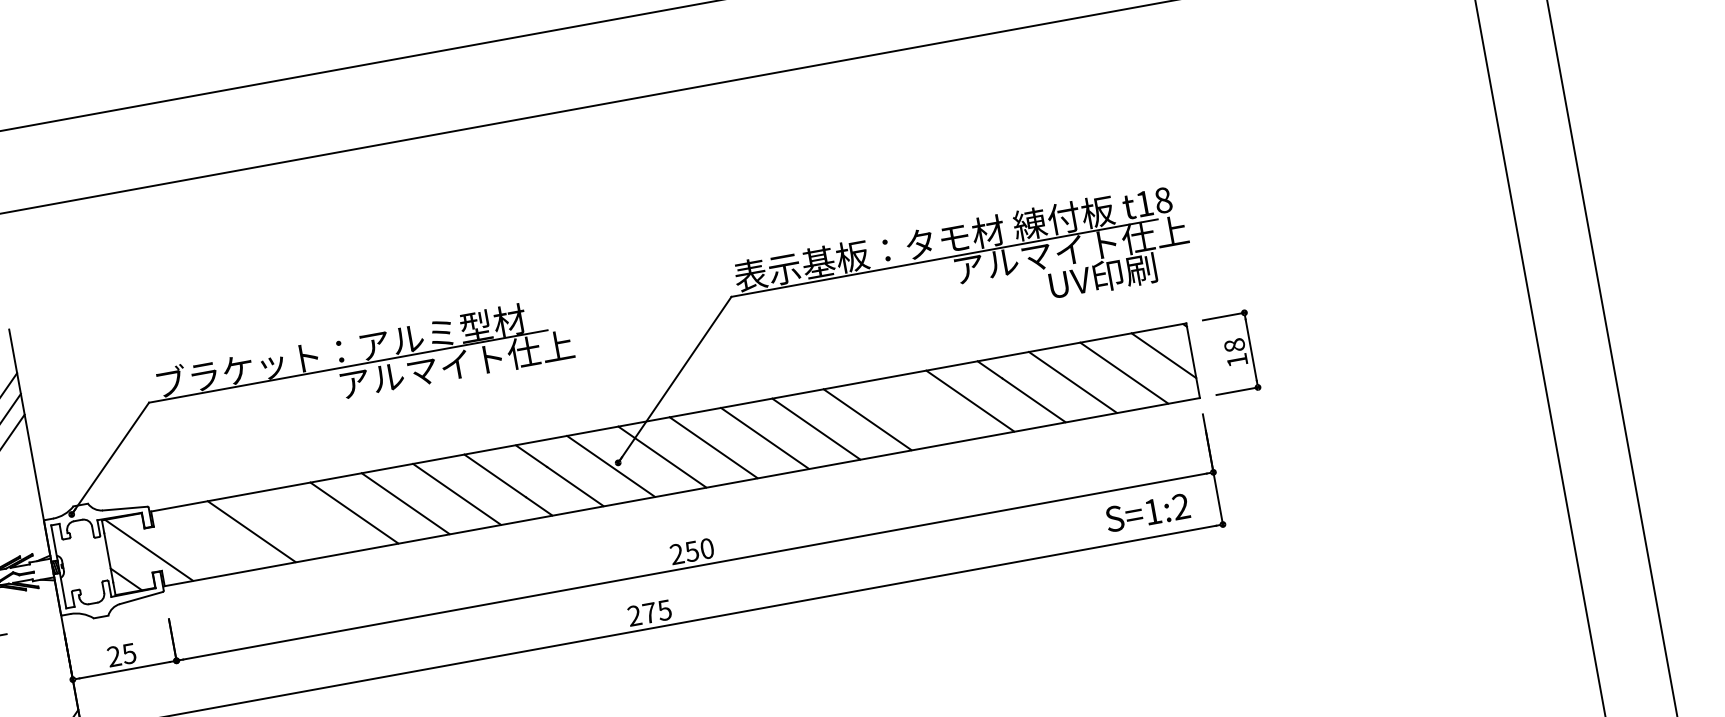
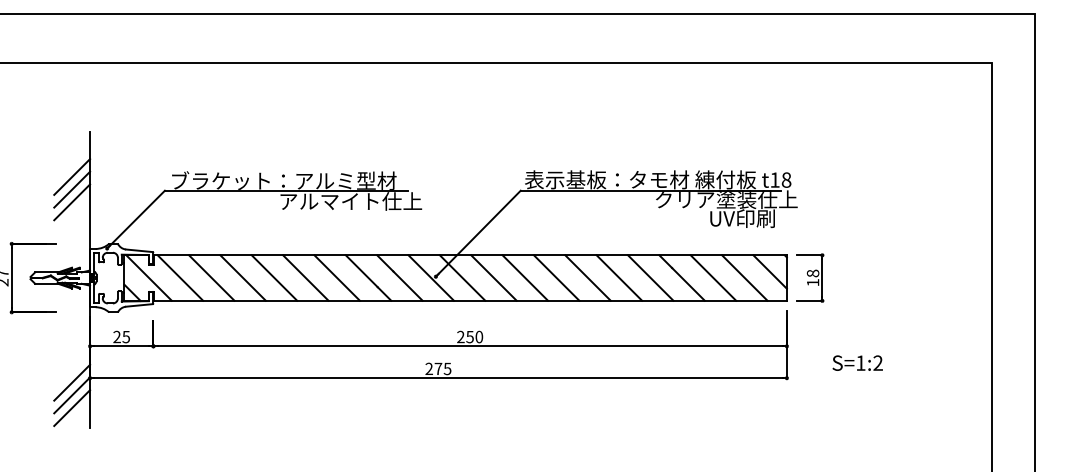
text: (1038, 257) -> (706, 200), アルマイト仕上 -> クリア塗装仕上
line: (918, 409) -> (619, 277), added
text: (1147, 511) -> (857, 362), moved
line: (301, 521) -> (242, 277), added
line: (200, 540) -> (180, 277), added

